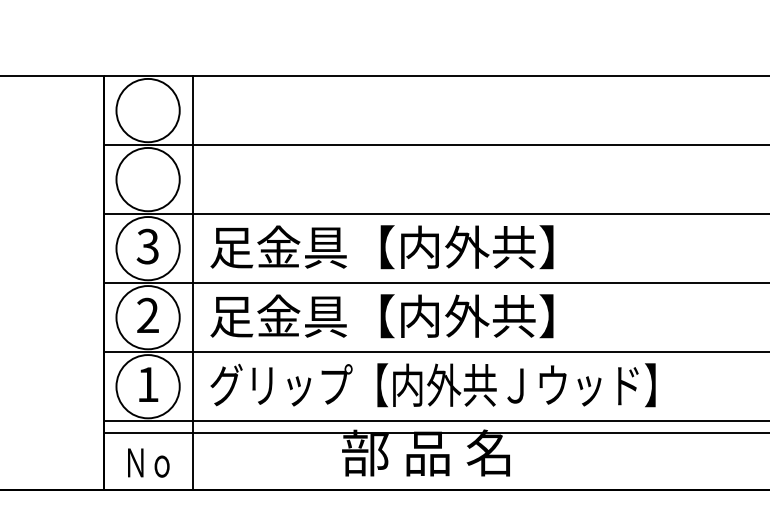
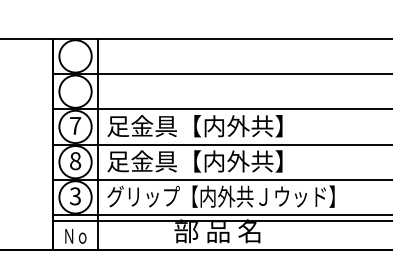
text: (148, 245) -> (75, 125), 3 -> 7
text: (148, 316) -> (75, 161), 2 -> 8
text: (146, 384) -> (74, 196), 1 -> 3

